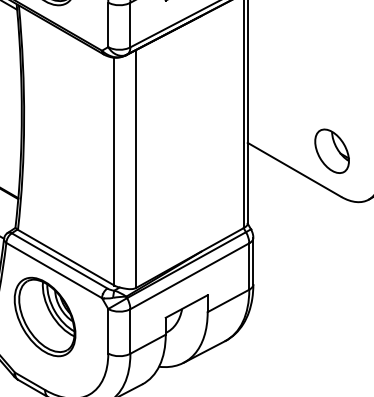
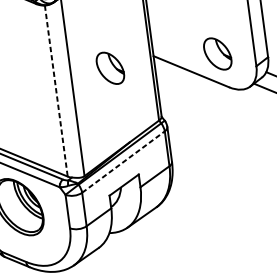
part: (188, 150) -> (109, 67), added
line: (114, 171) -> (56, 90), solid -> dashed
line: (189, 276) -> (123, 162), solid -> dashed

